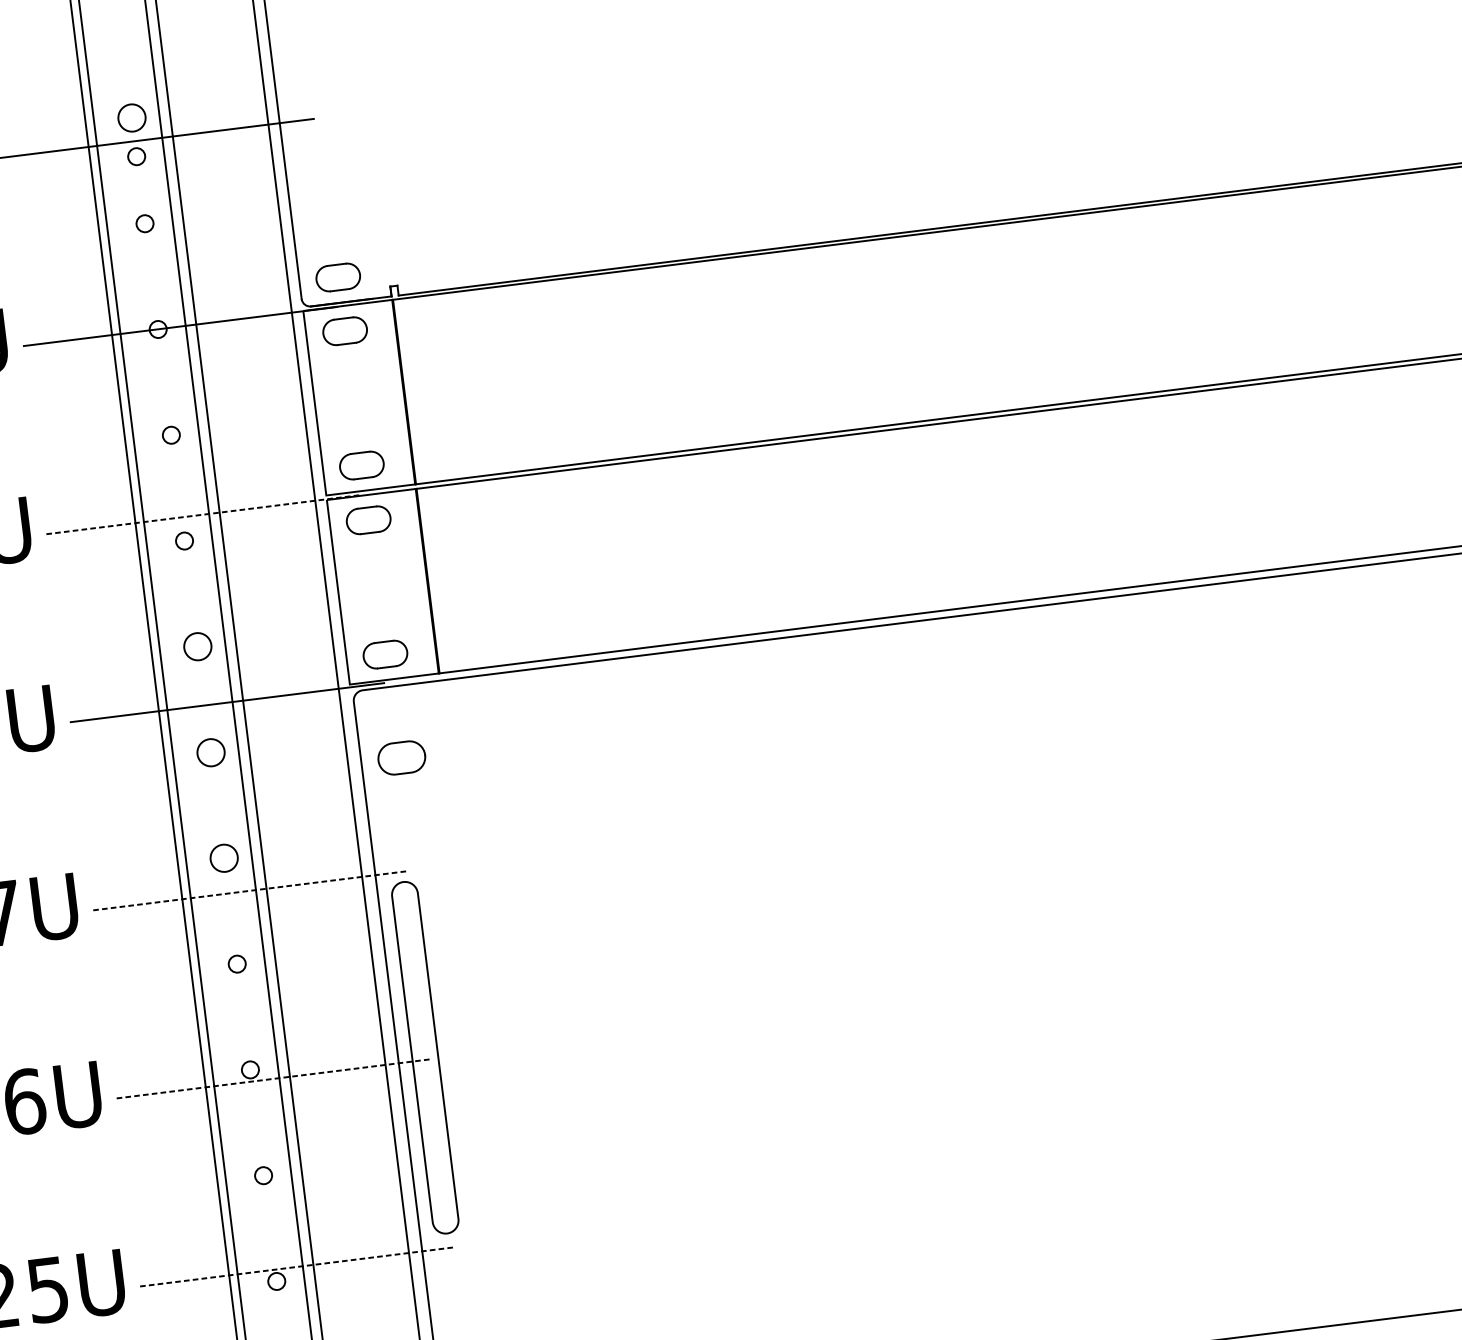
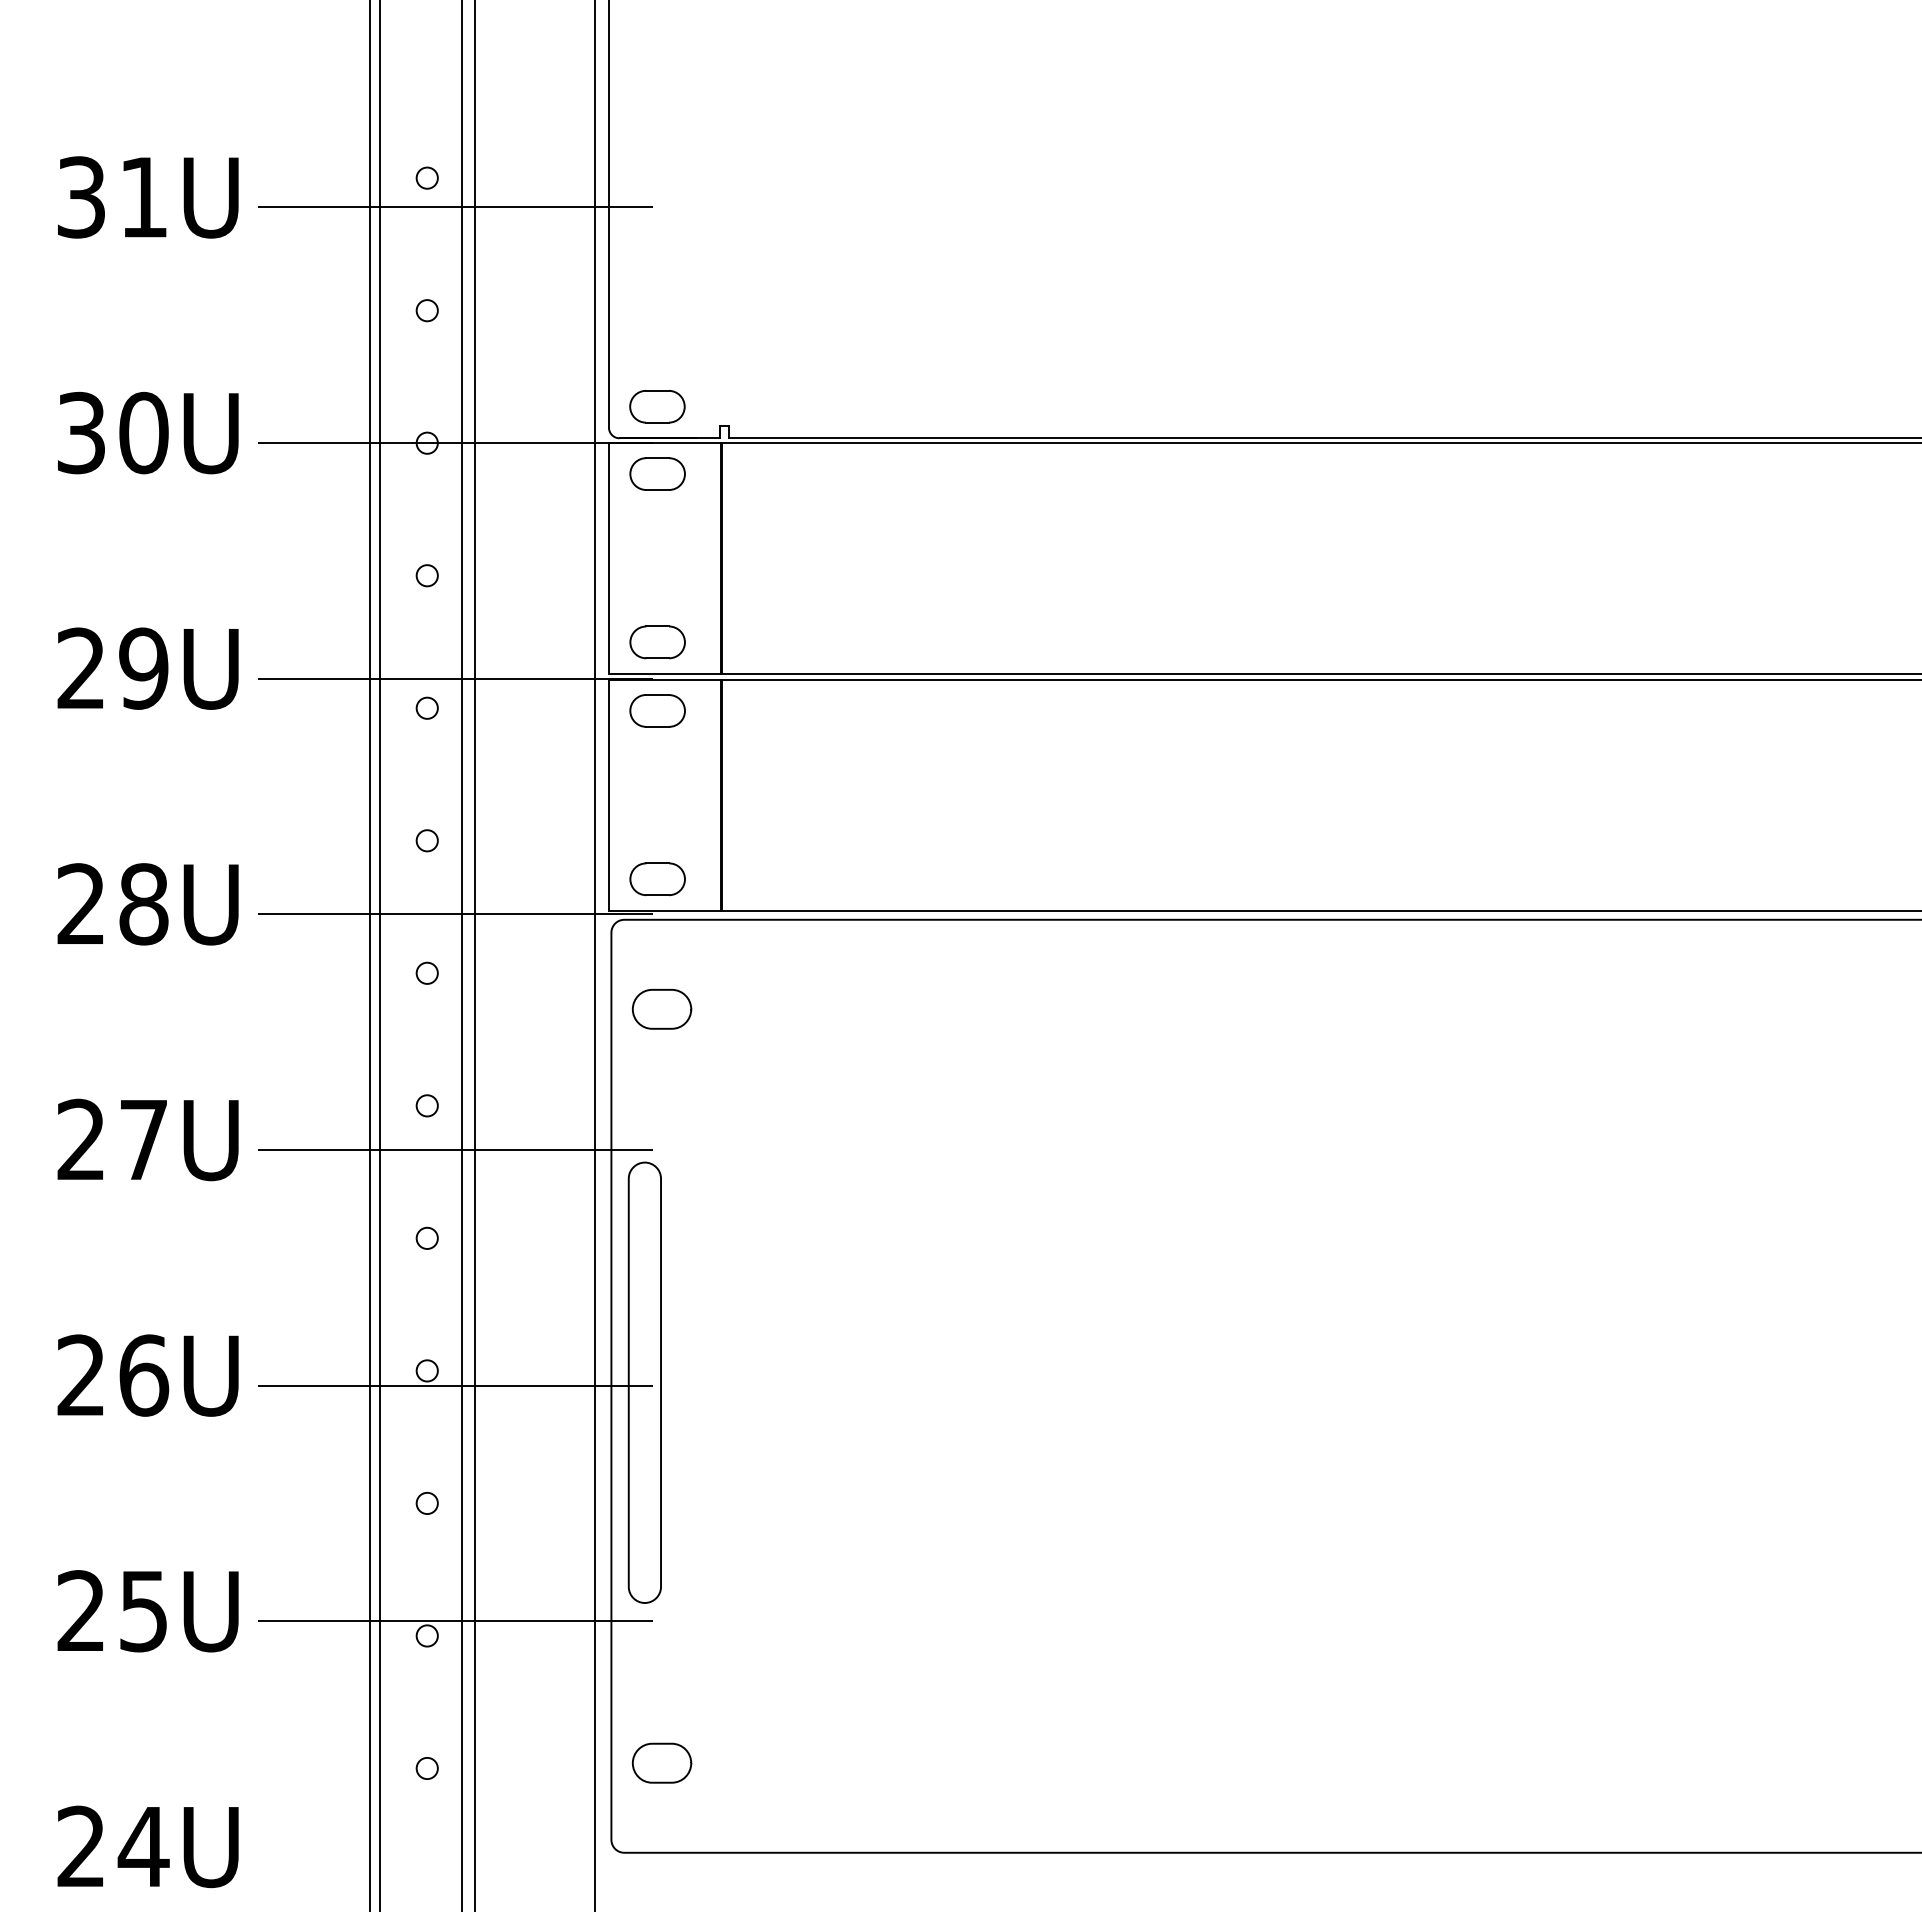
circle: (131, 117) -> (426, 177), size x0.62
circle: (136, 156) -> (426, 226), removed
line: (204, 514) -> (455, 678), dashed -> solid
circle: (197, 646) -> (426, 840), size x0.62
circle: (210, 752) -> (426, 972), size x0.62
circle: (223, 858) -> (426, 1105), size x0.62
line: (250, 890) -> (455, 1149), dashed -> solid
line: (274, 1078) -> (455, 1385), dashed -> solid
line: (297, 1267) -> (455, 1621), dashed -> solid

